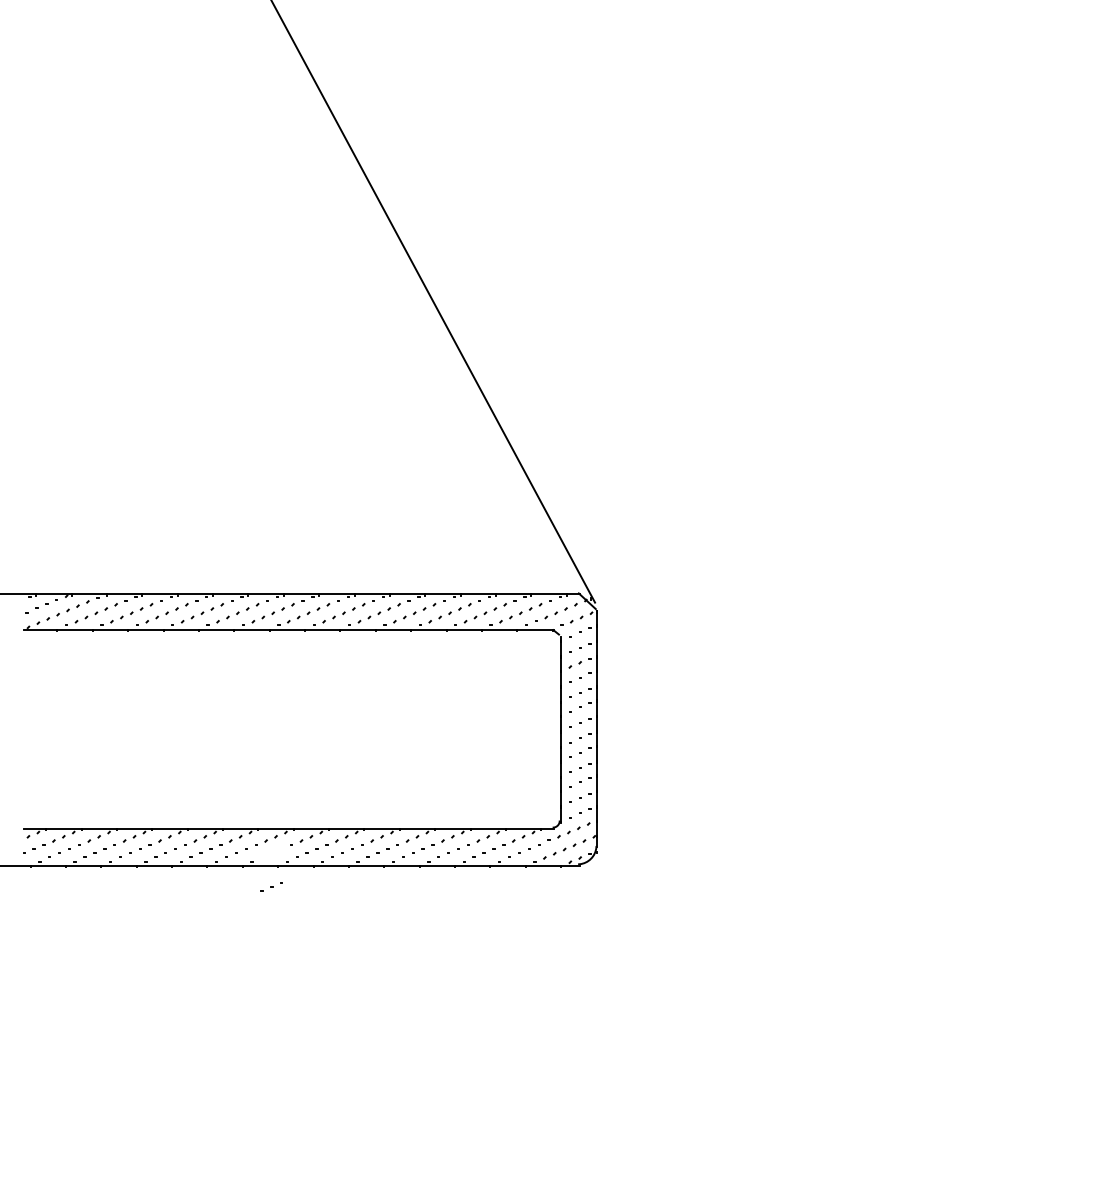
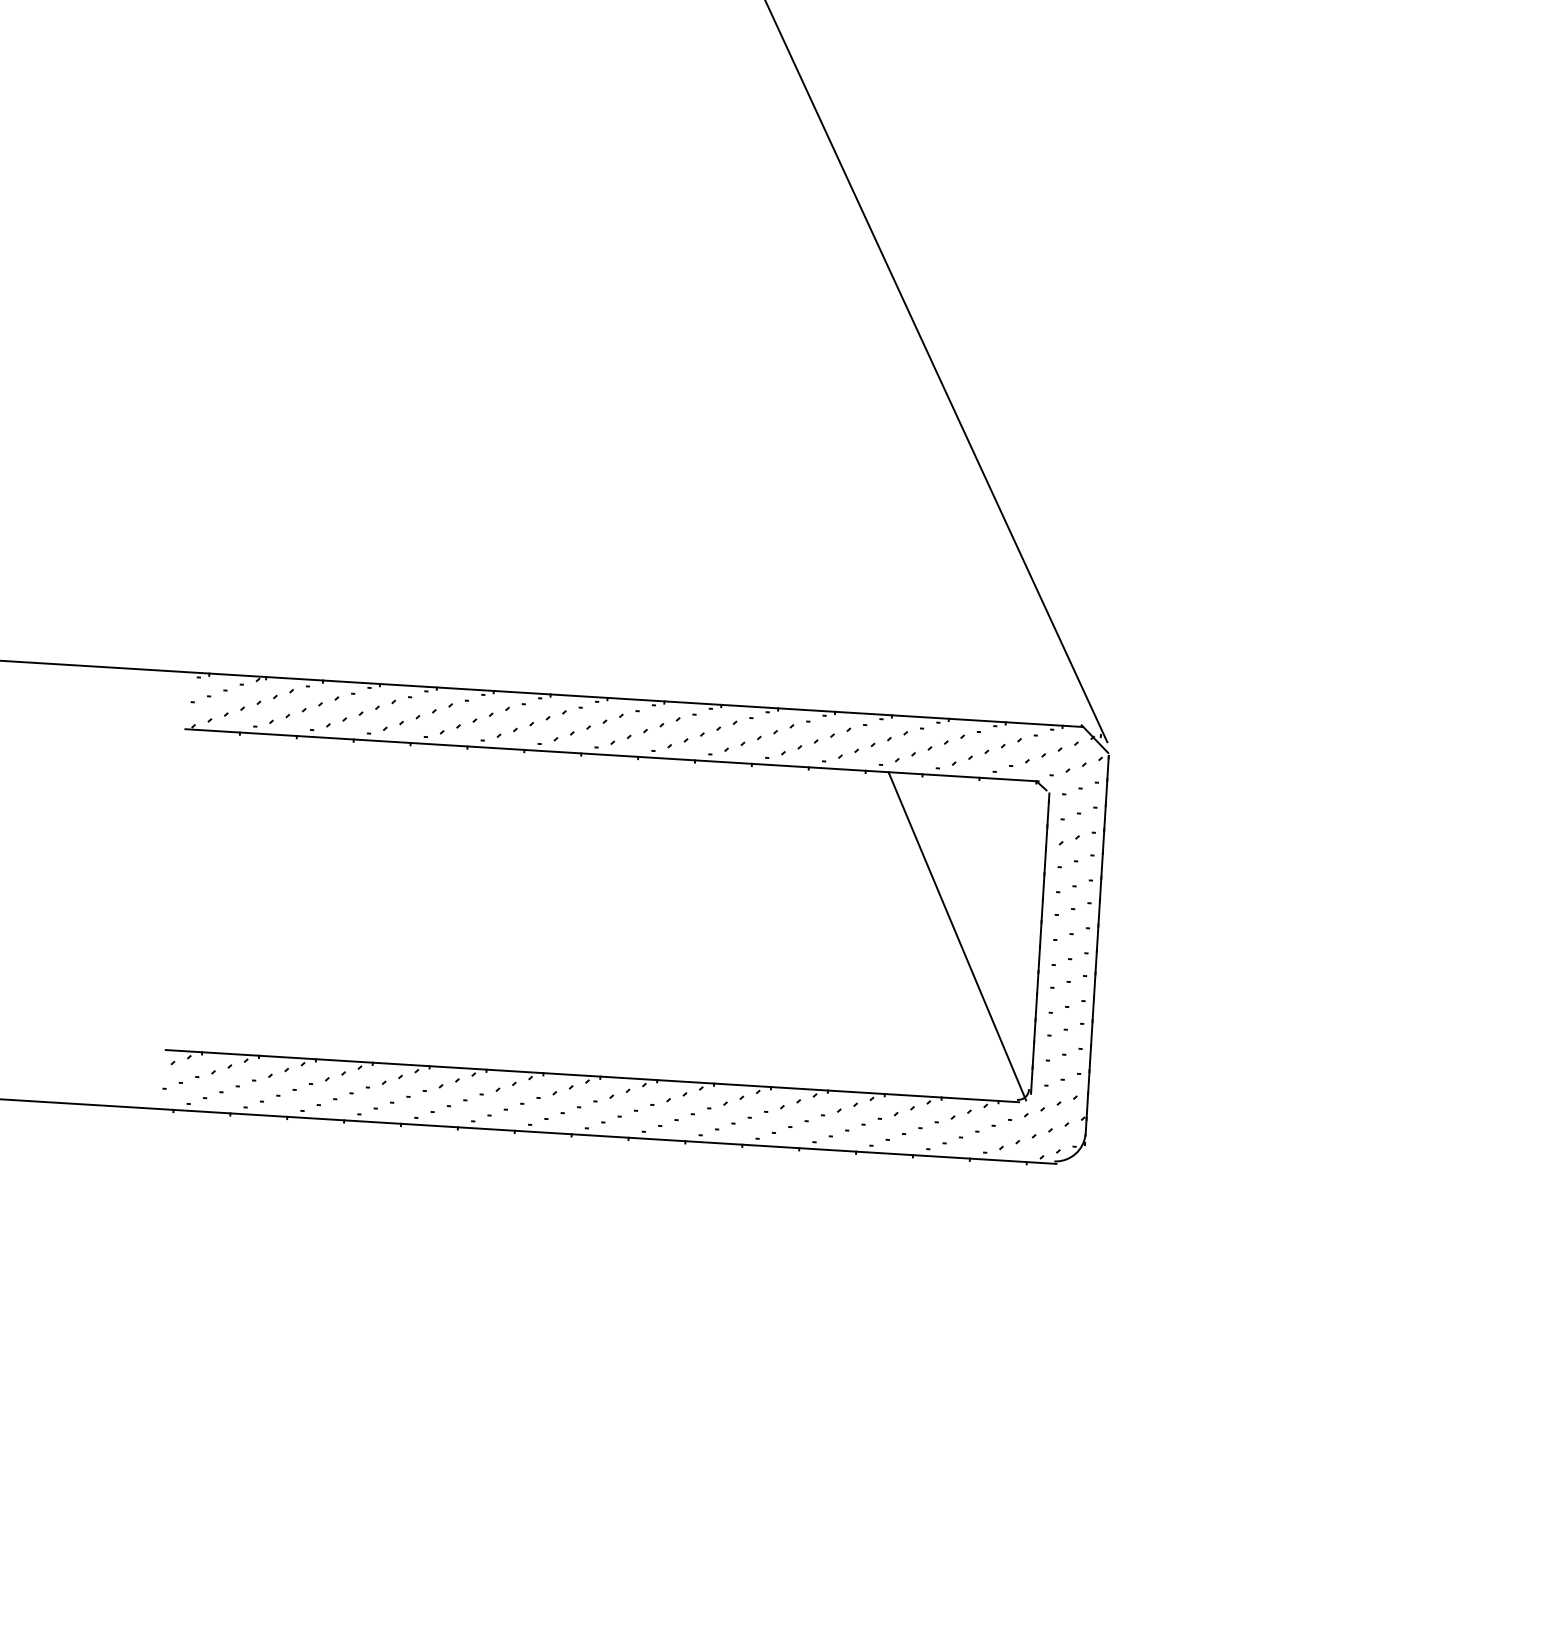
line: (509, 728) -> (957, 936), added
part: (271, 886) -> (562, 1112), moved

